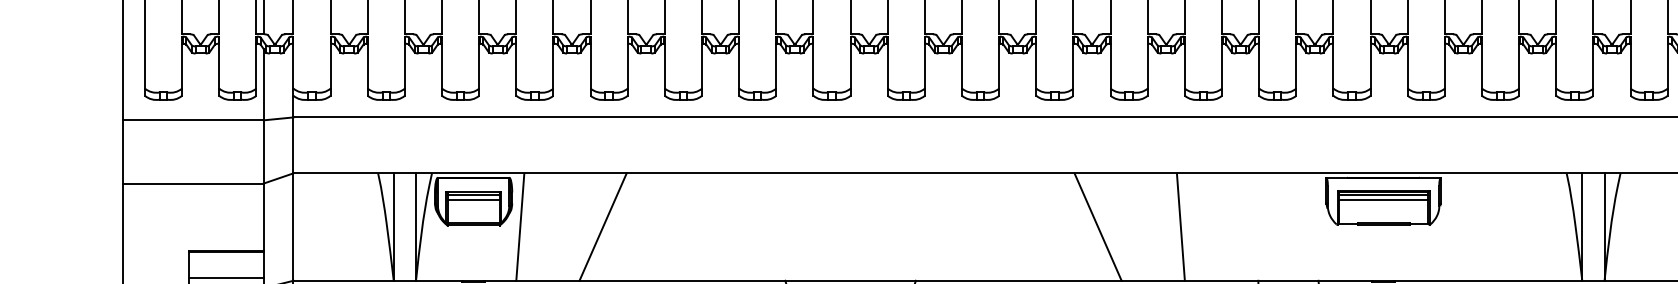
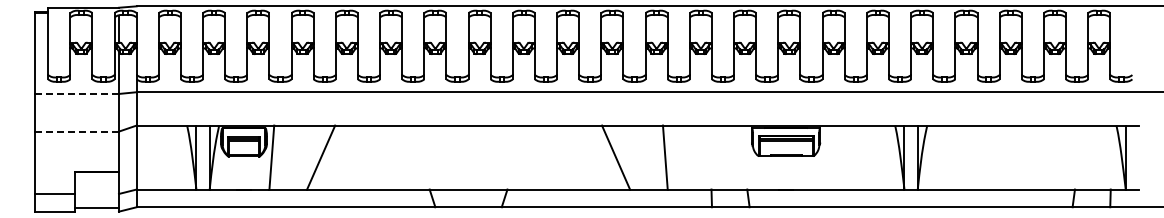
line: (194, 119) -> (77, 93), solid -> dashed
line: (194, 183) -> (77, 131), solid -> dashed
line: (226, 277) -> (96, 187), removed

